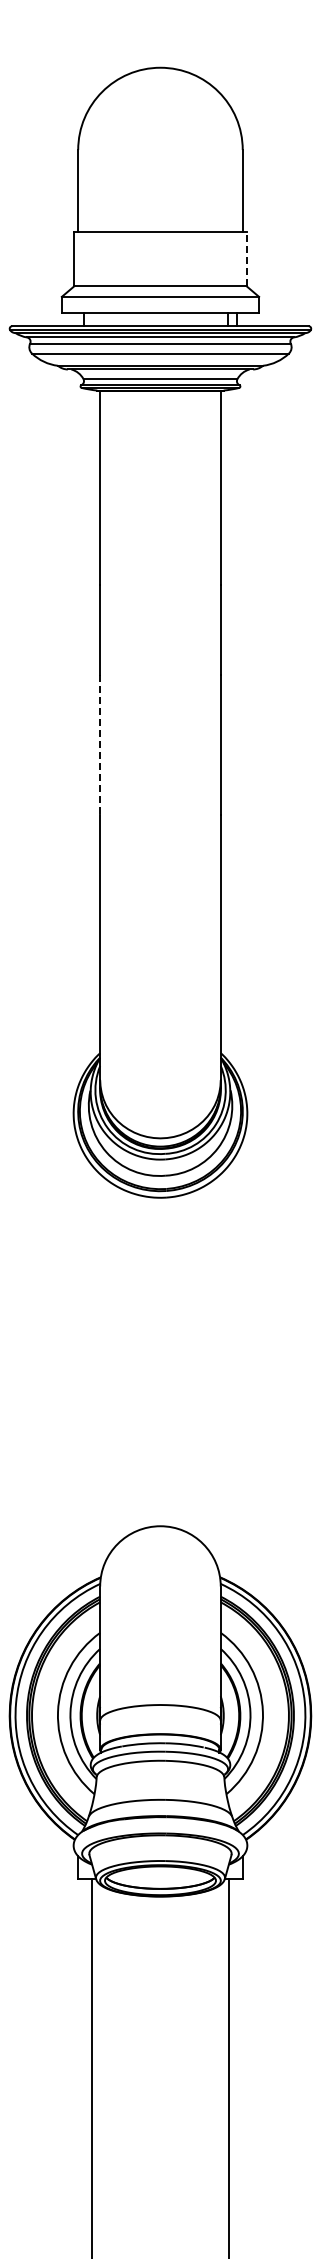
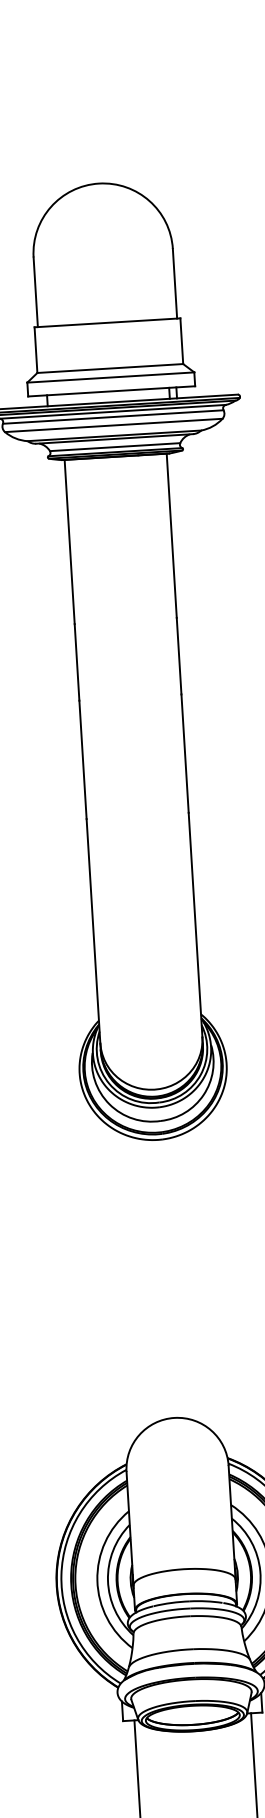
line: (246, 259) -> (181, 341), dashed -> solid
line: (100, 745) -> (83, 760), dashed -> solid

